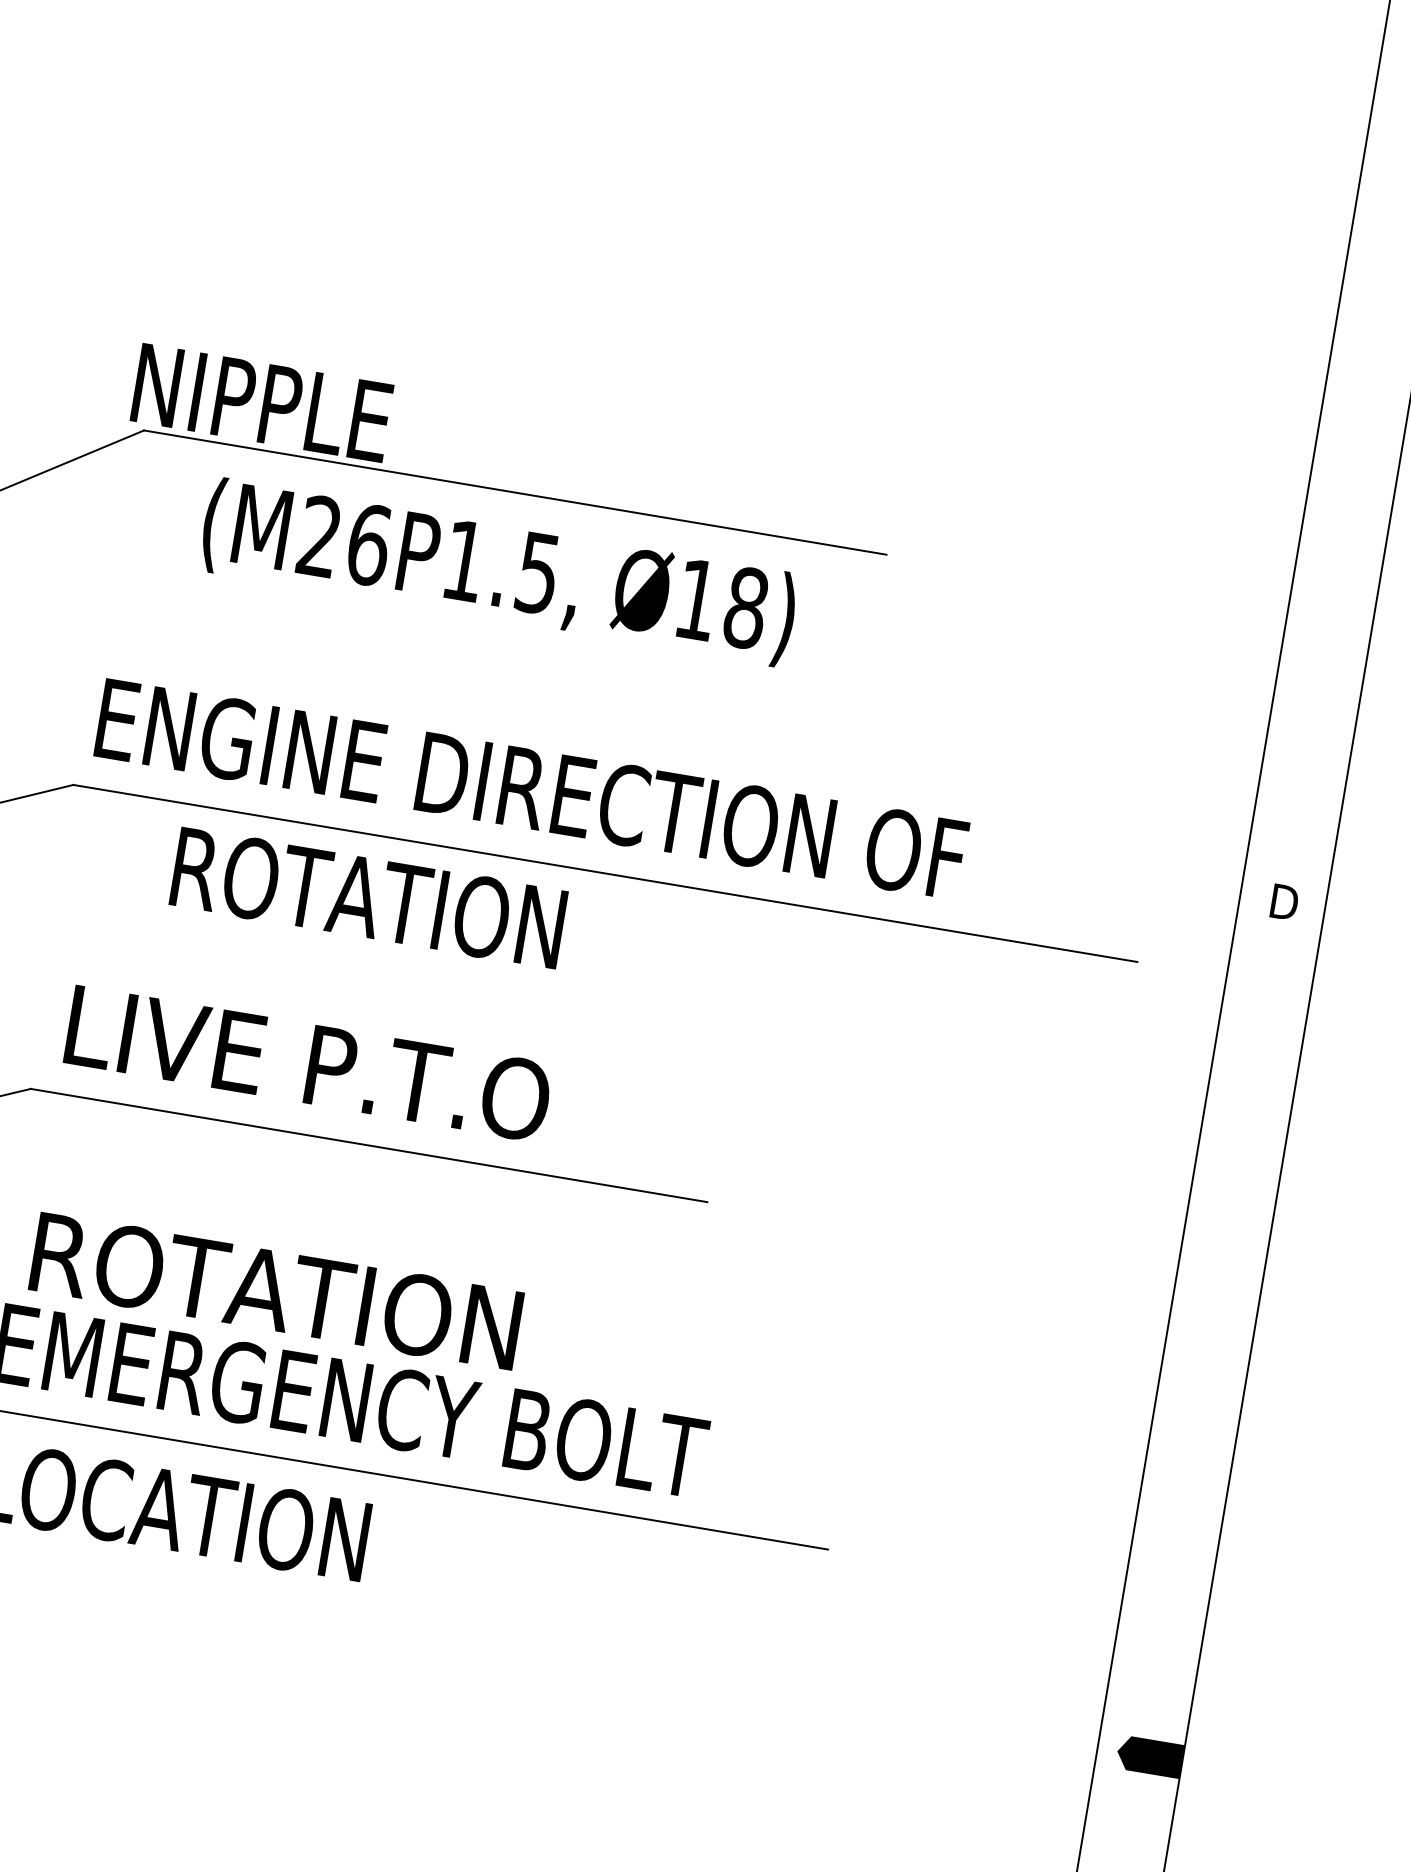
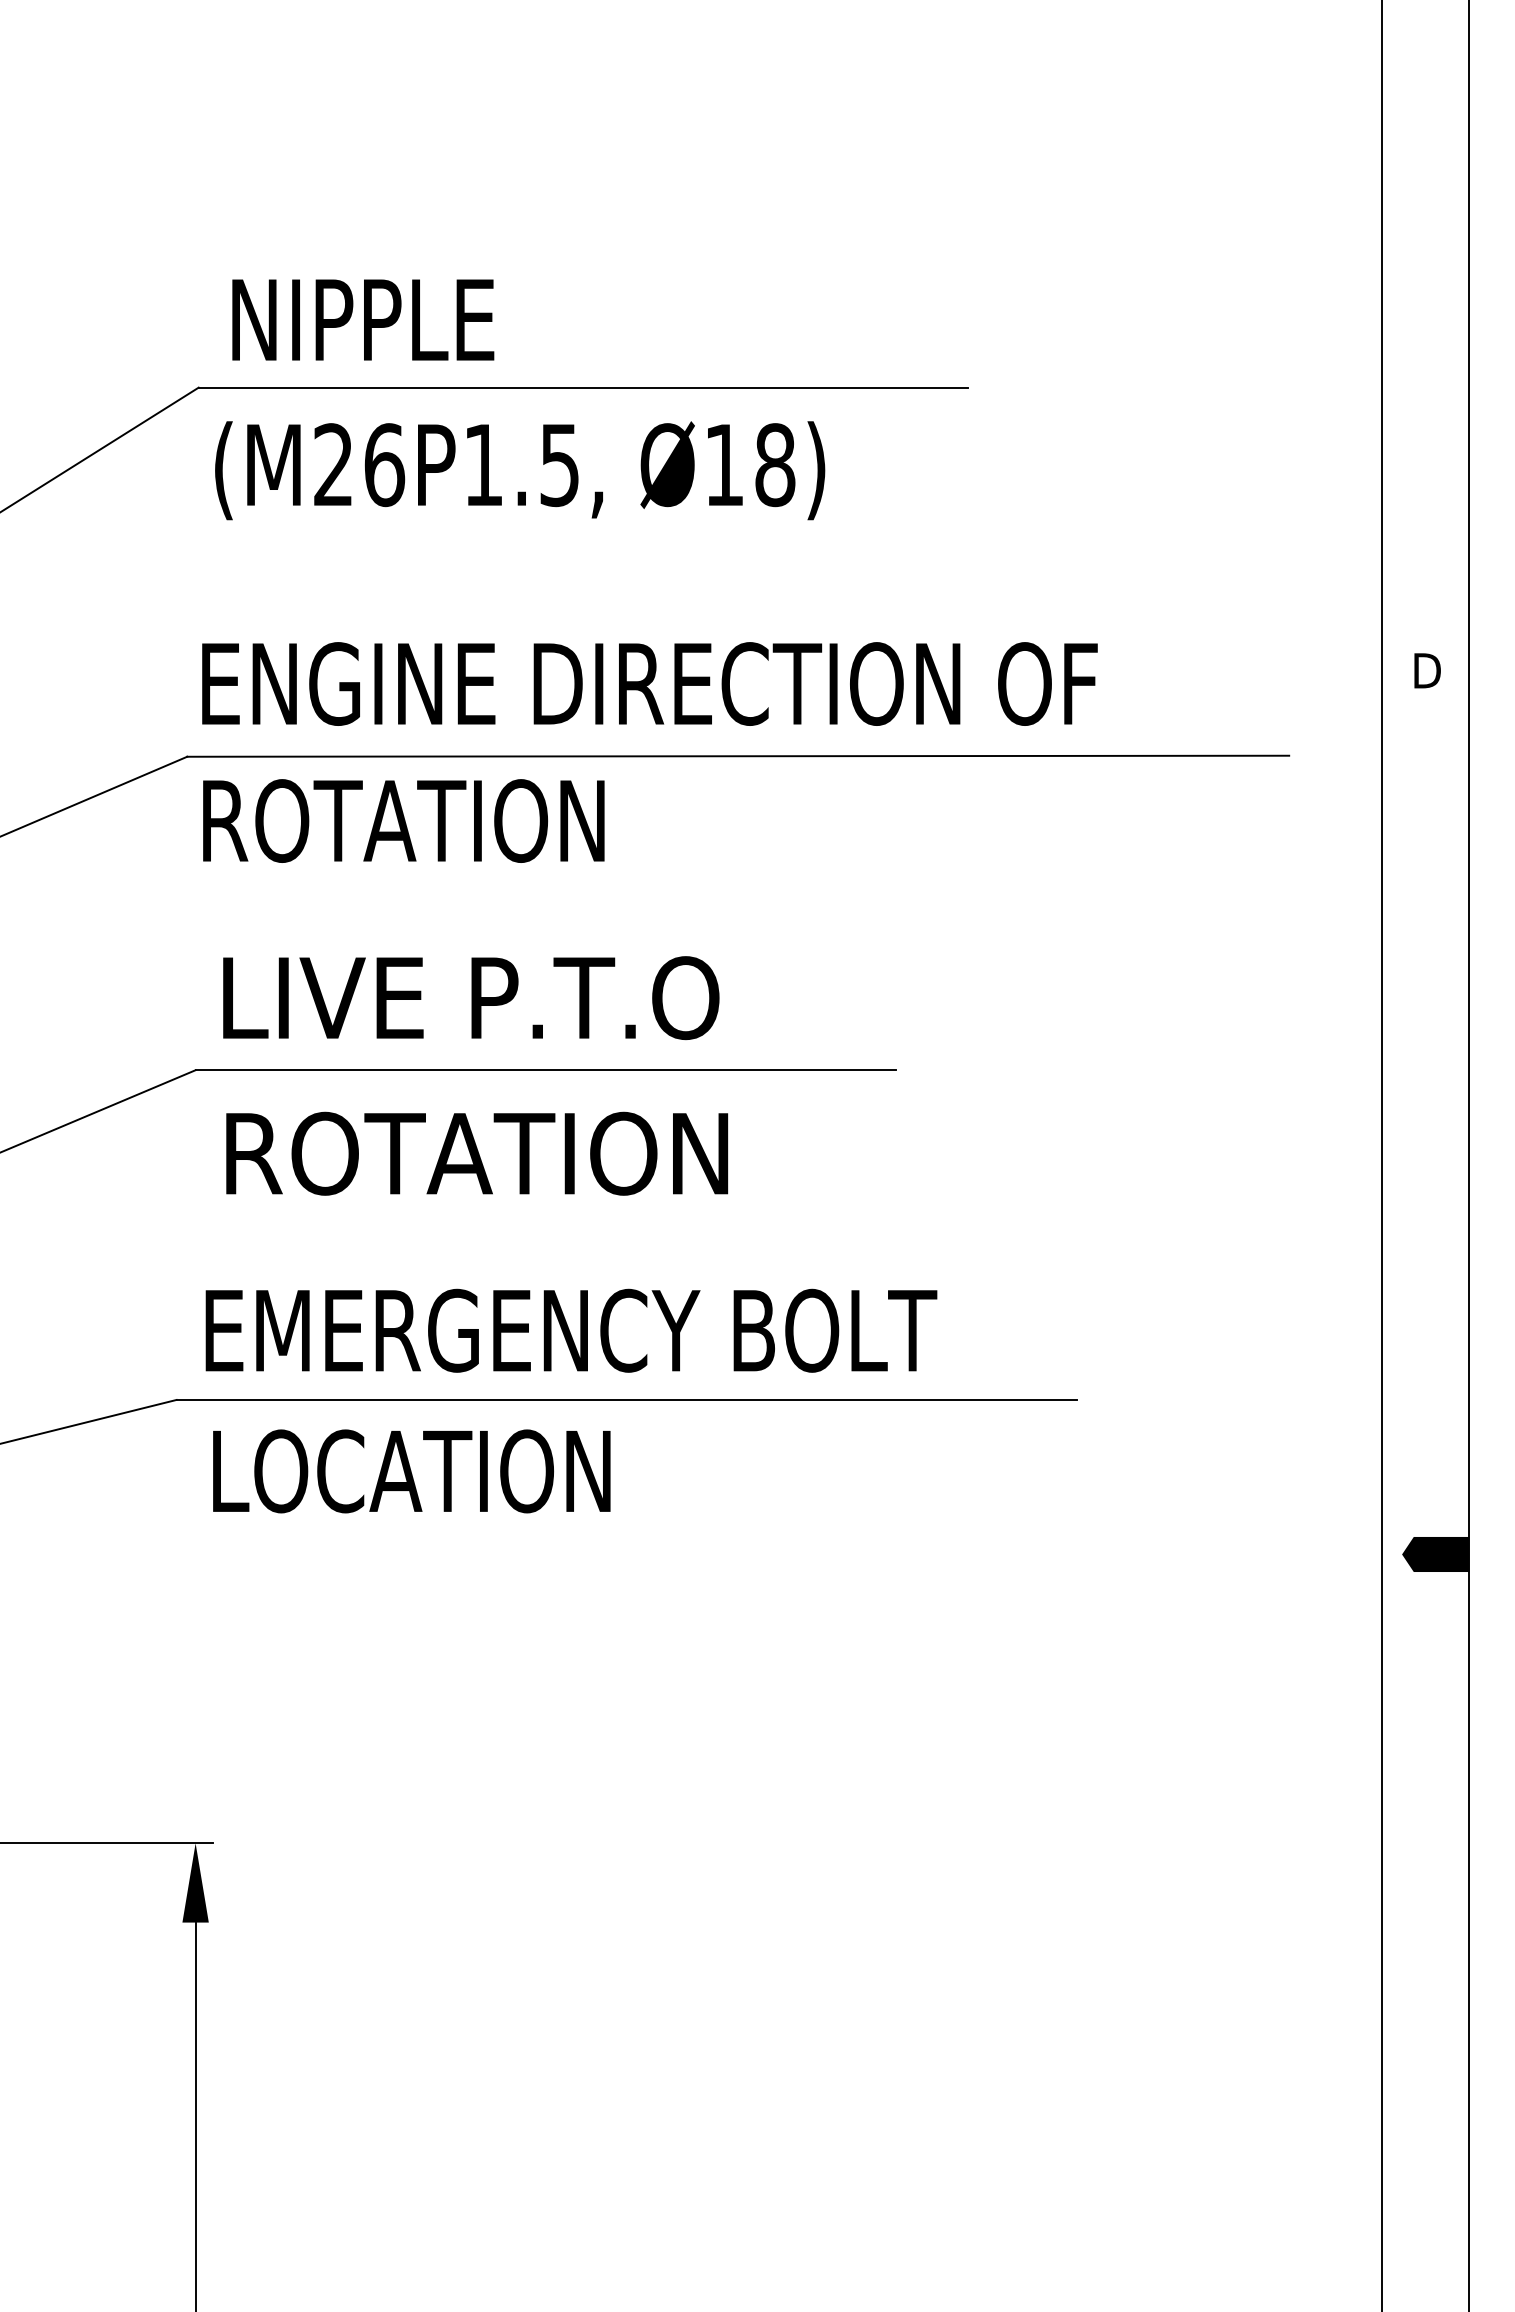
text: (262, 402) -> (363, 319), moved
text: (499, 572) -> (520, 470), moved
text: (368, 897) -> (403, 820), moved
text: (276, 1291) -> (477, 1153), moved

